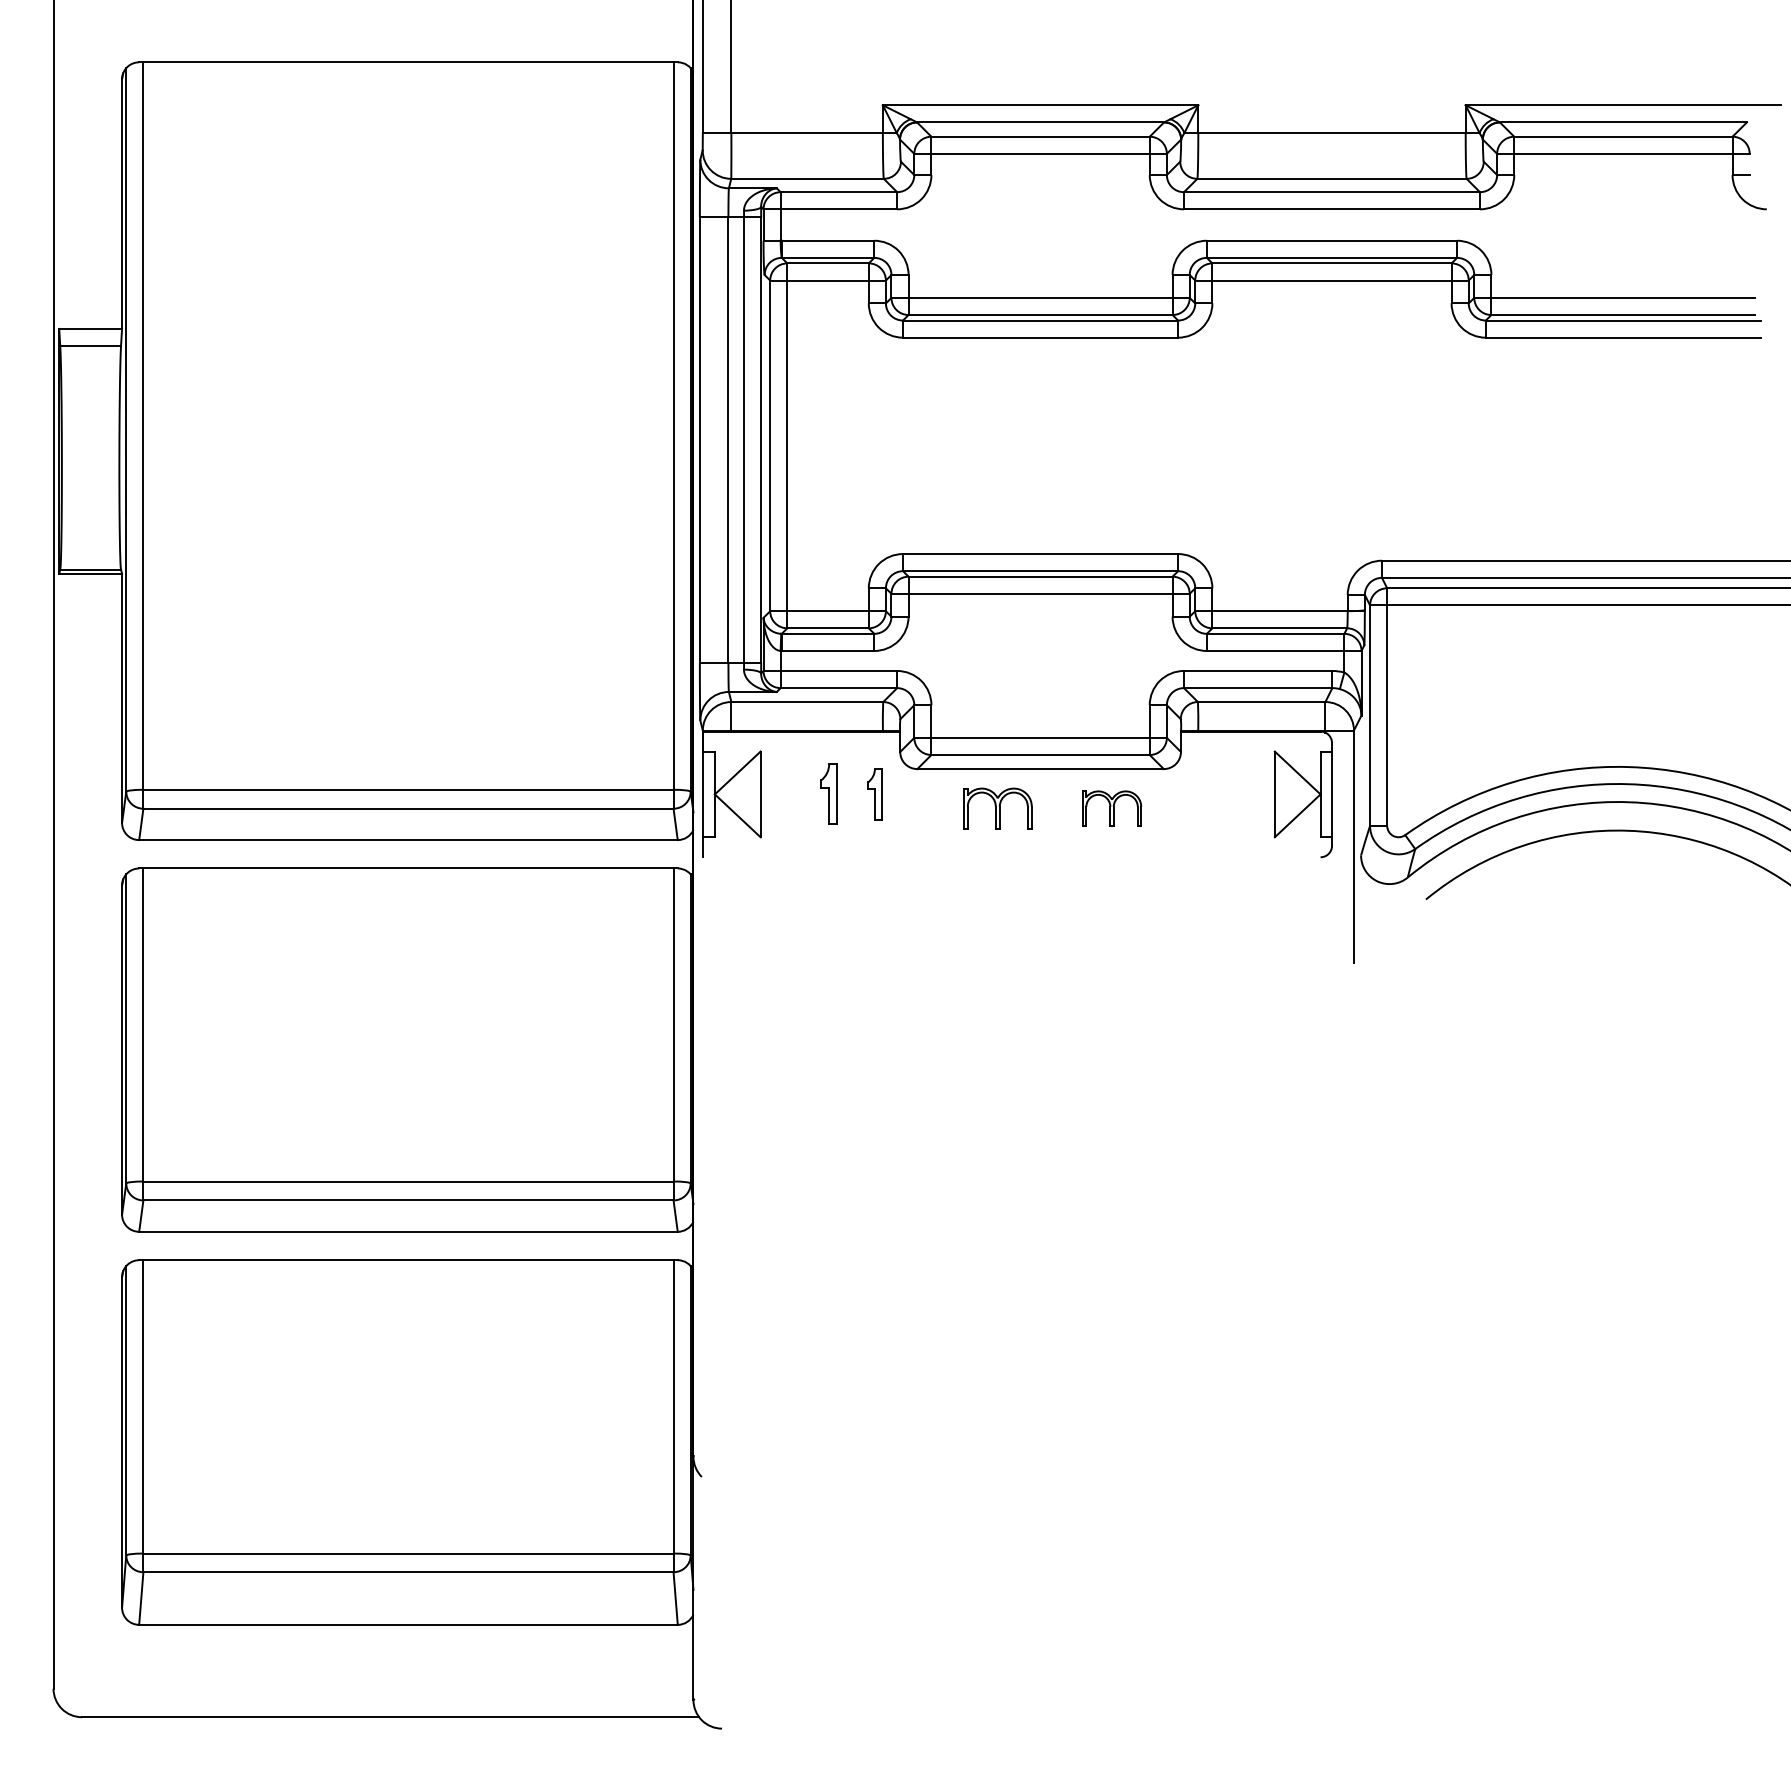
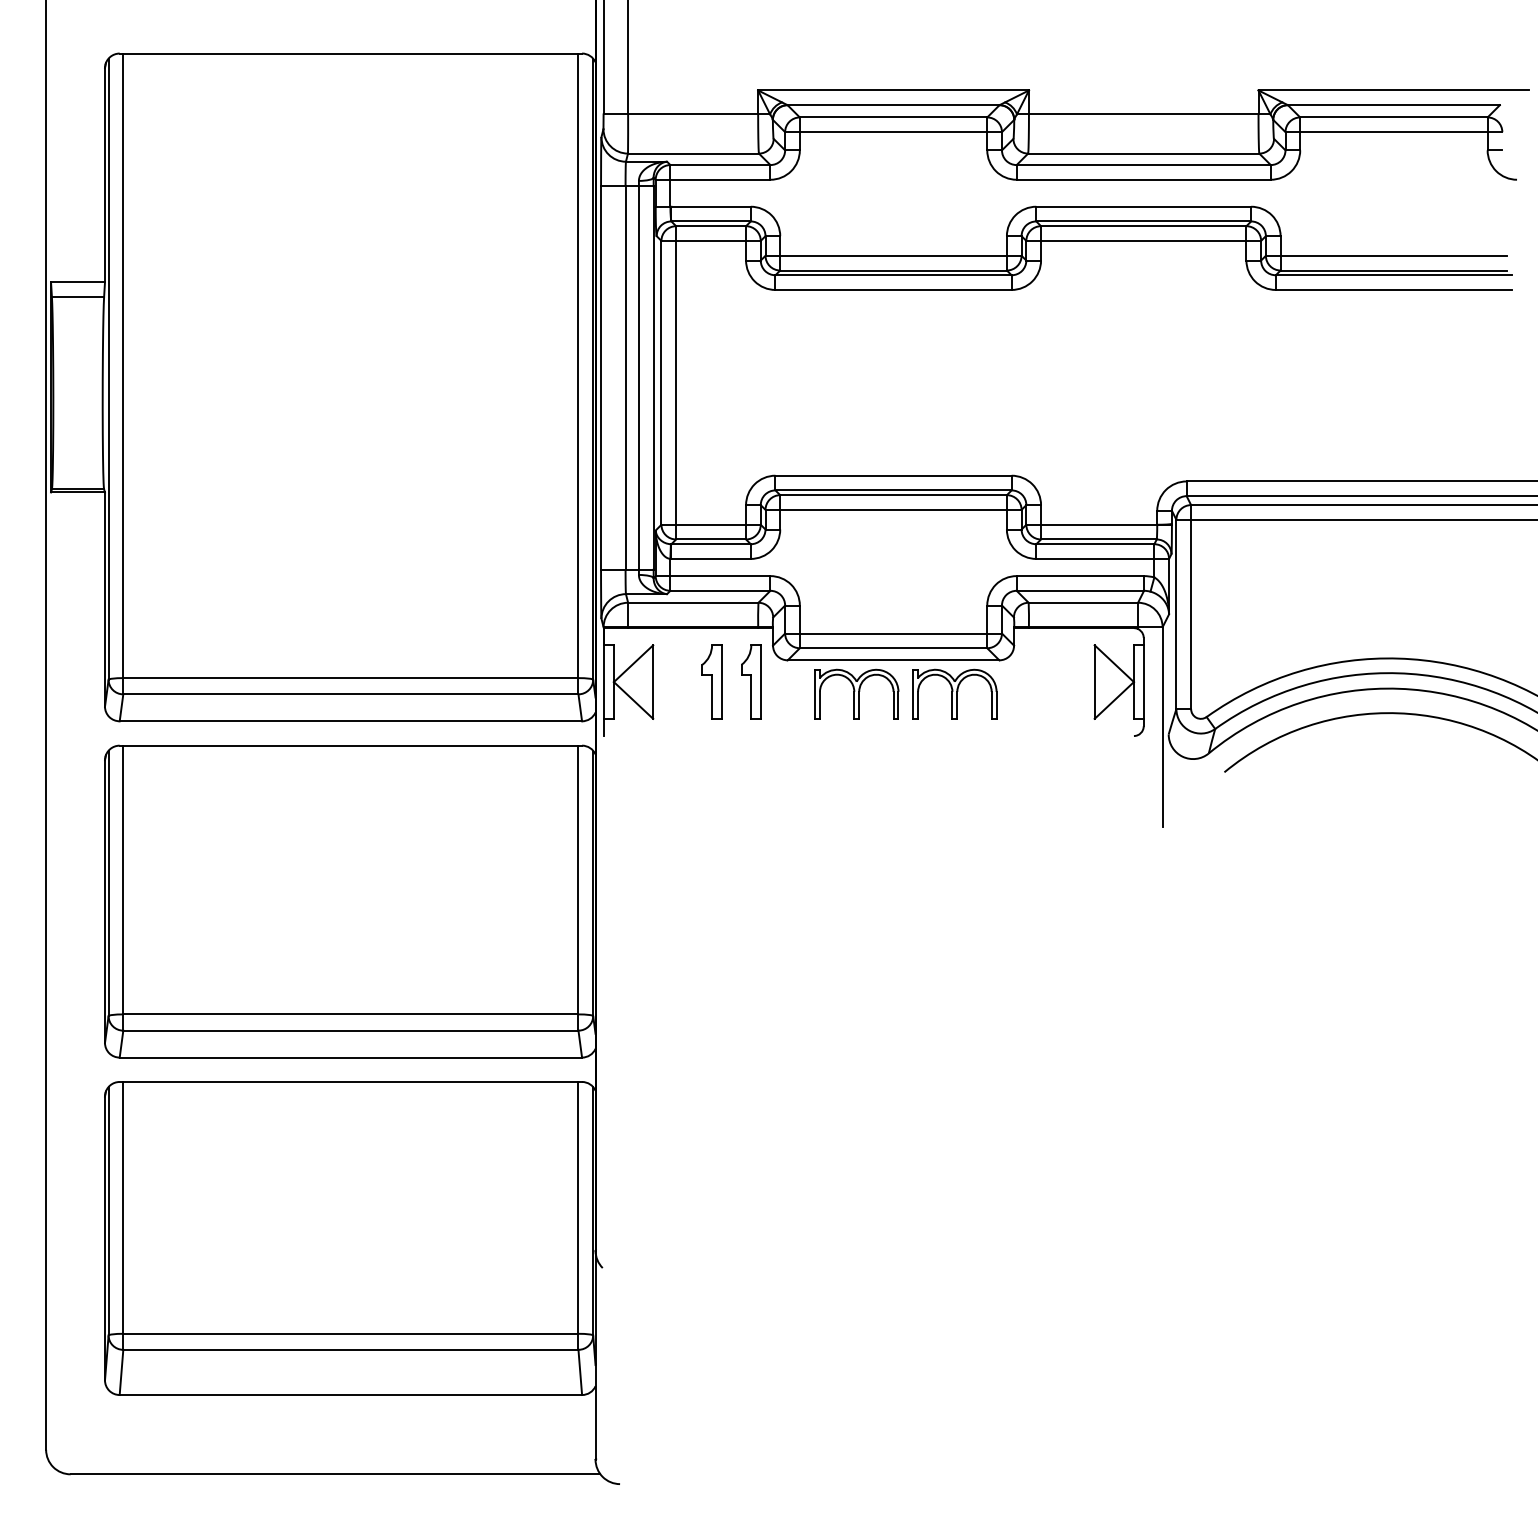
part: (828, 793) -> (711, 681), size x1.43
part: (875, 793) -> (751, 681), size x1.67
part: (997, 807) -> (856, 693), size x1.43
part: (1111, 807) -> (954, 693), size x1.67

